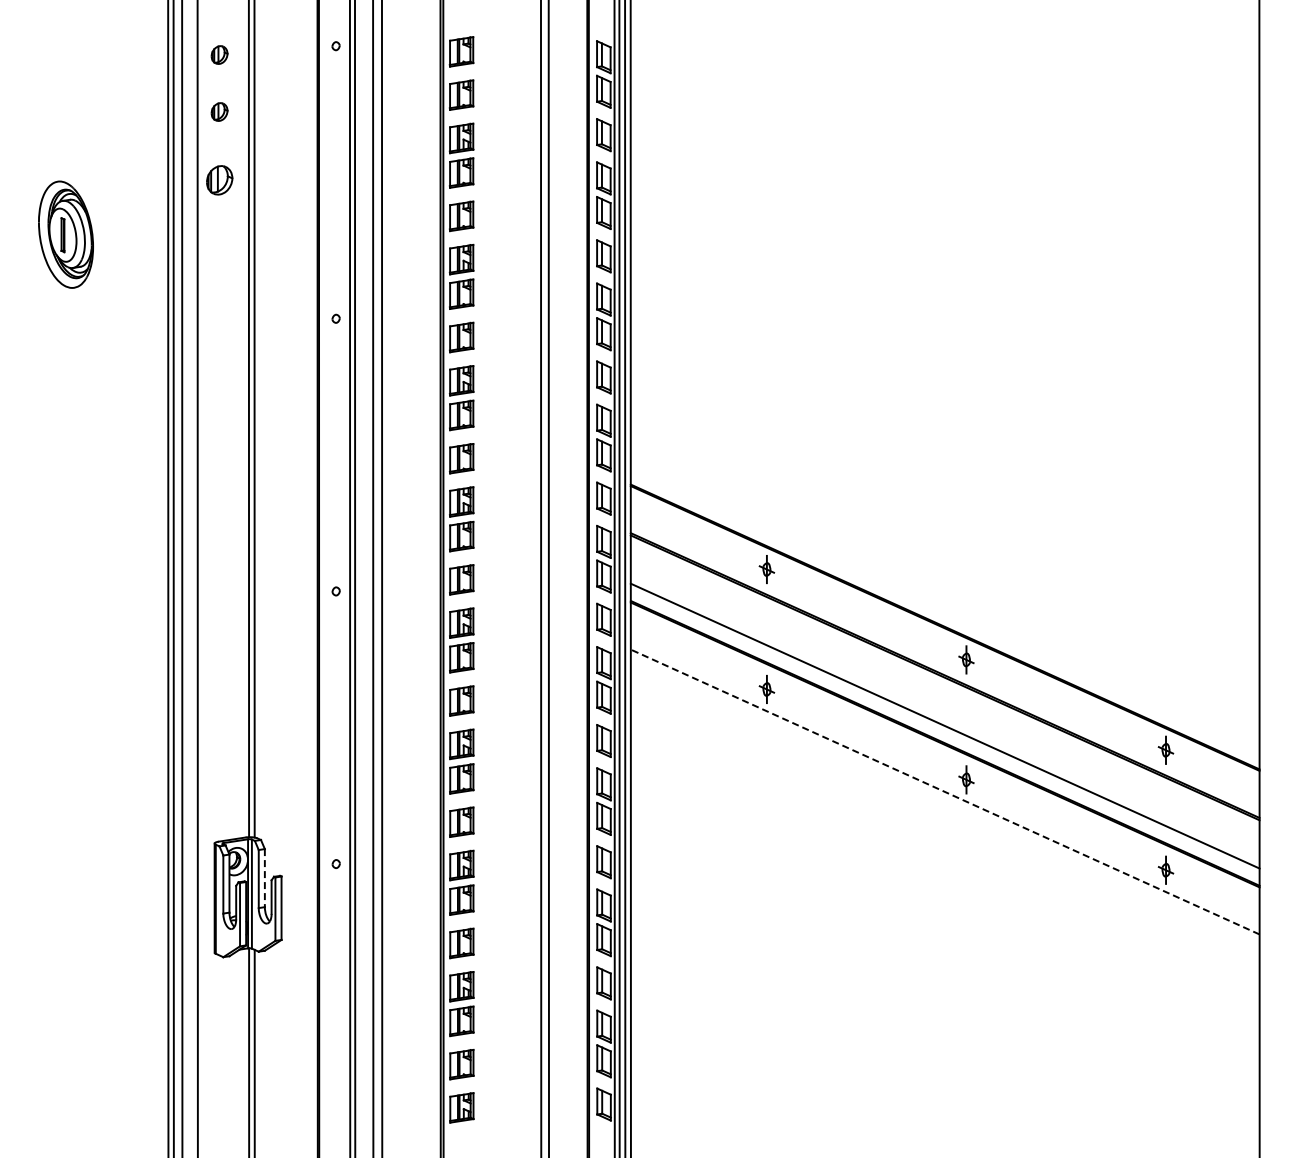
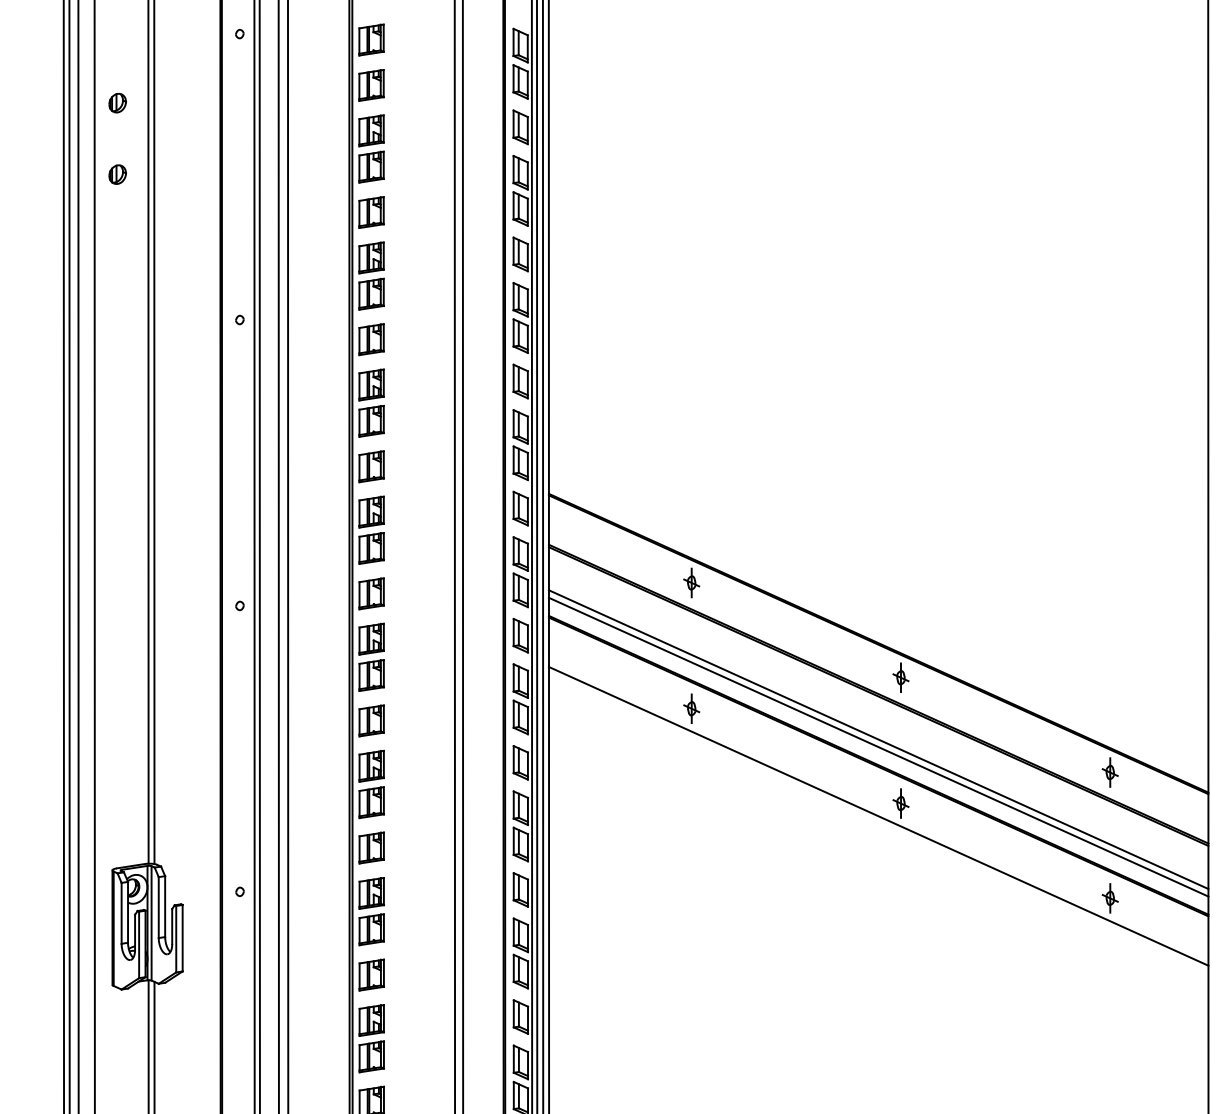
part: (219, 54) -> (117, 42), removed
part: (219, 179) -> (117, 173), size x0.62
line: (944, 718) -> (877, 739), added
line: (944, 791) -> (877, 815), dashed -> solid
line: (264, 878) -> (164, 907), dashed -> solid

